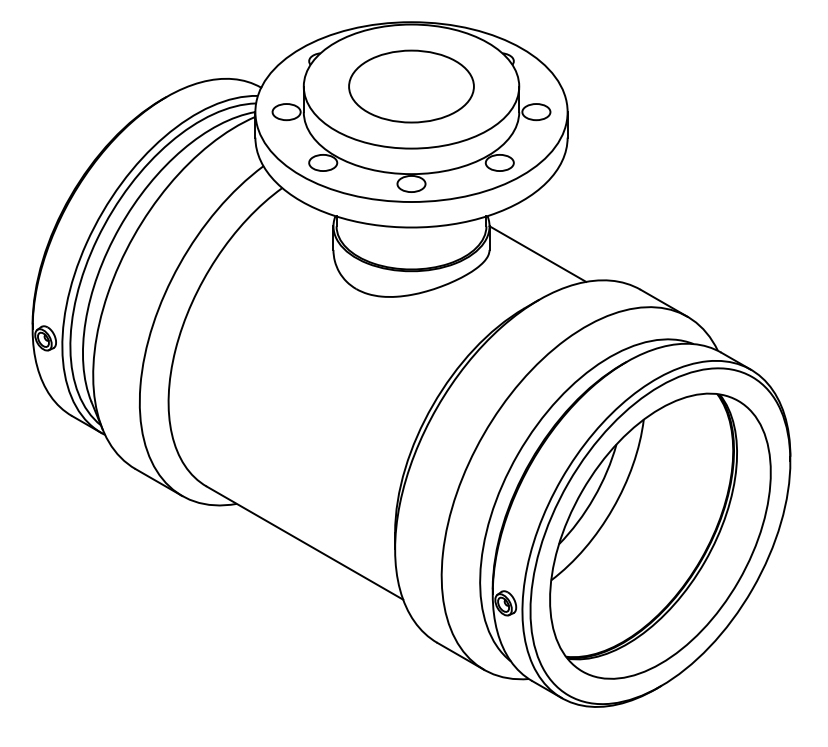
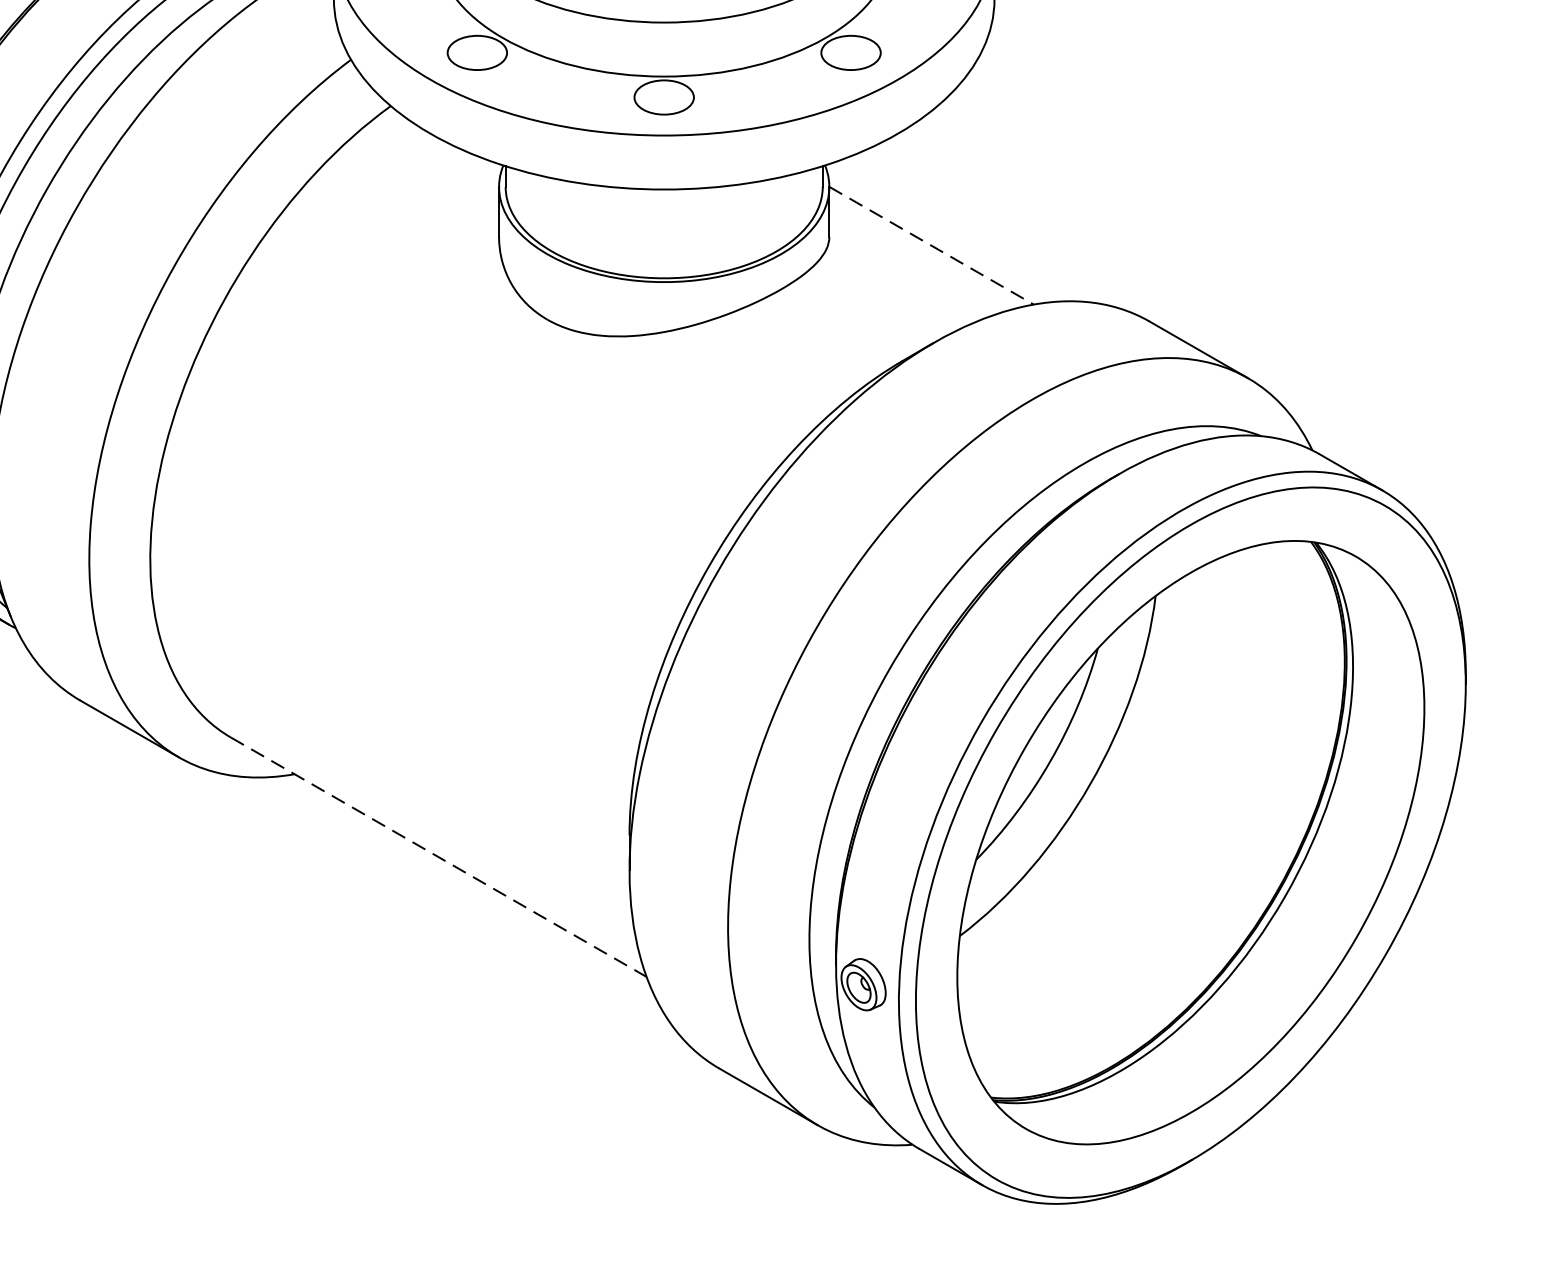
line: (537, 254) -> (930, 246), solid -> dashed
line: (305, 543) -> (439, 858), solid -> dashed

